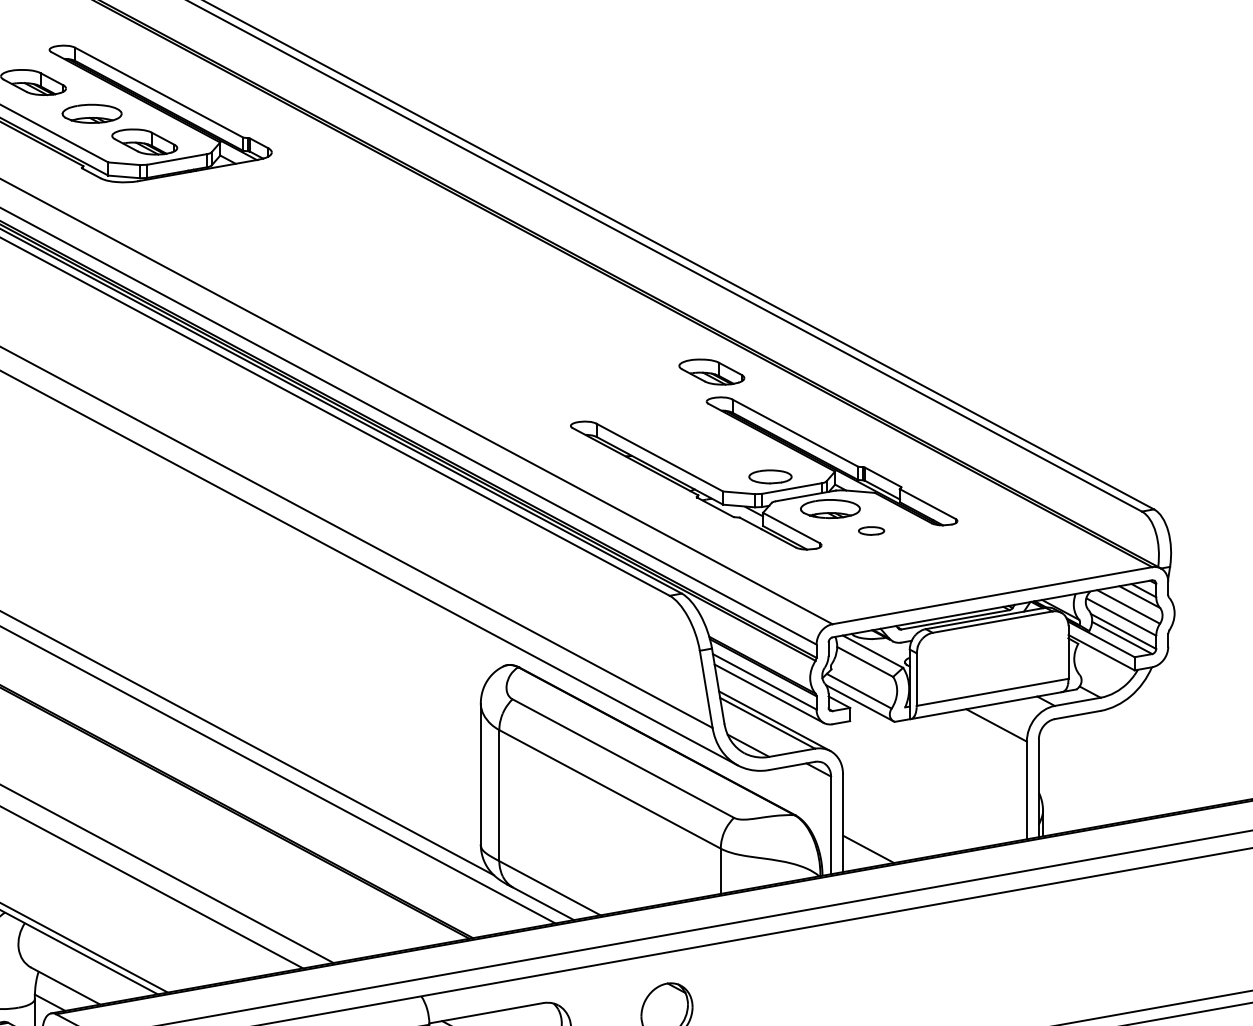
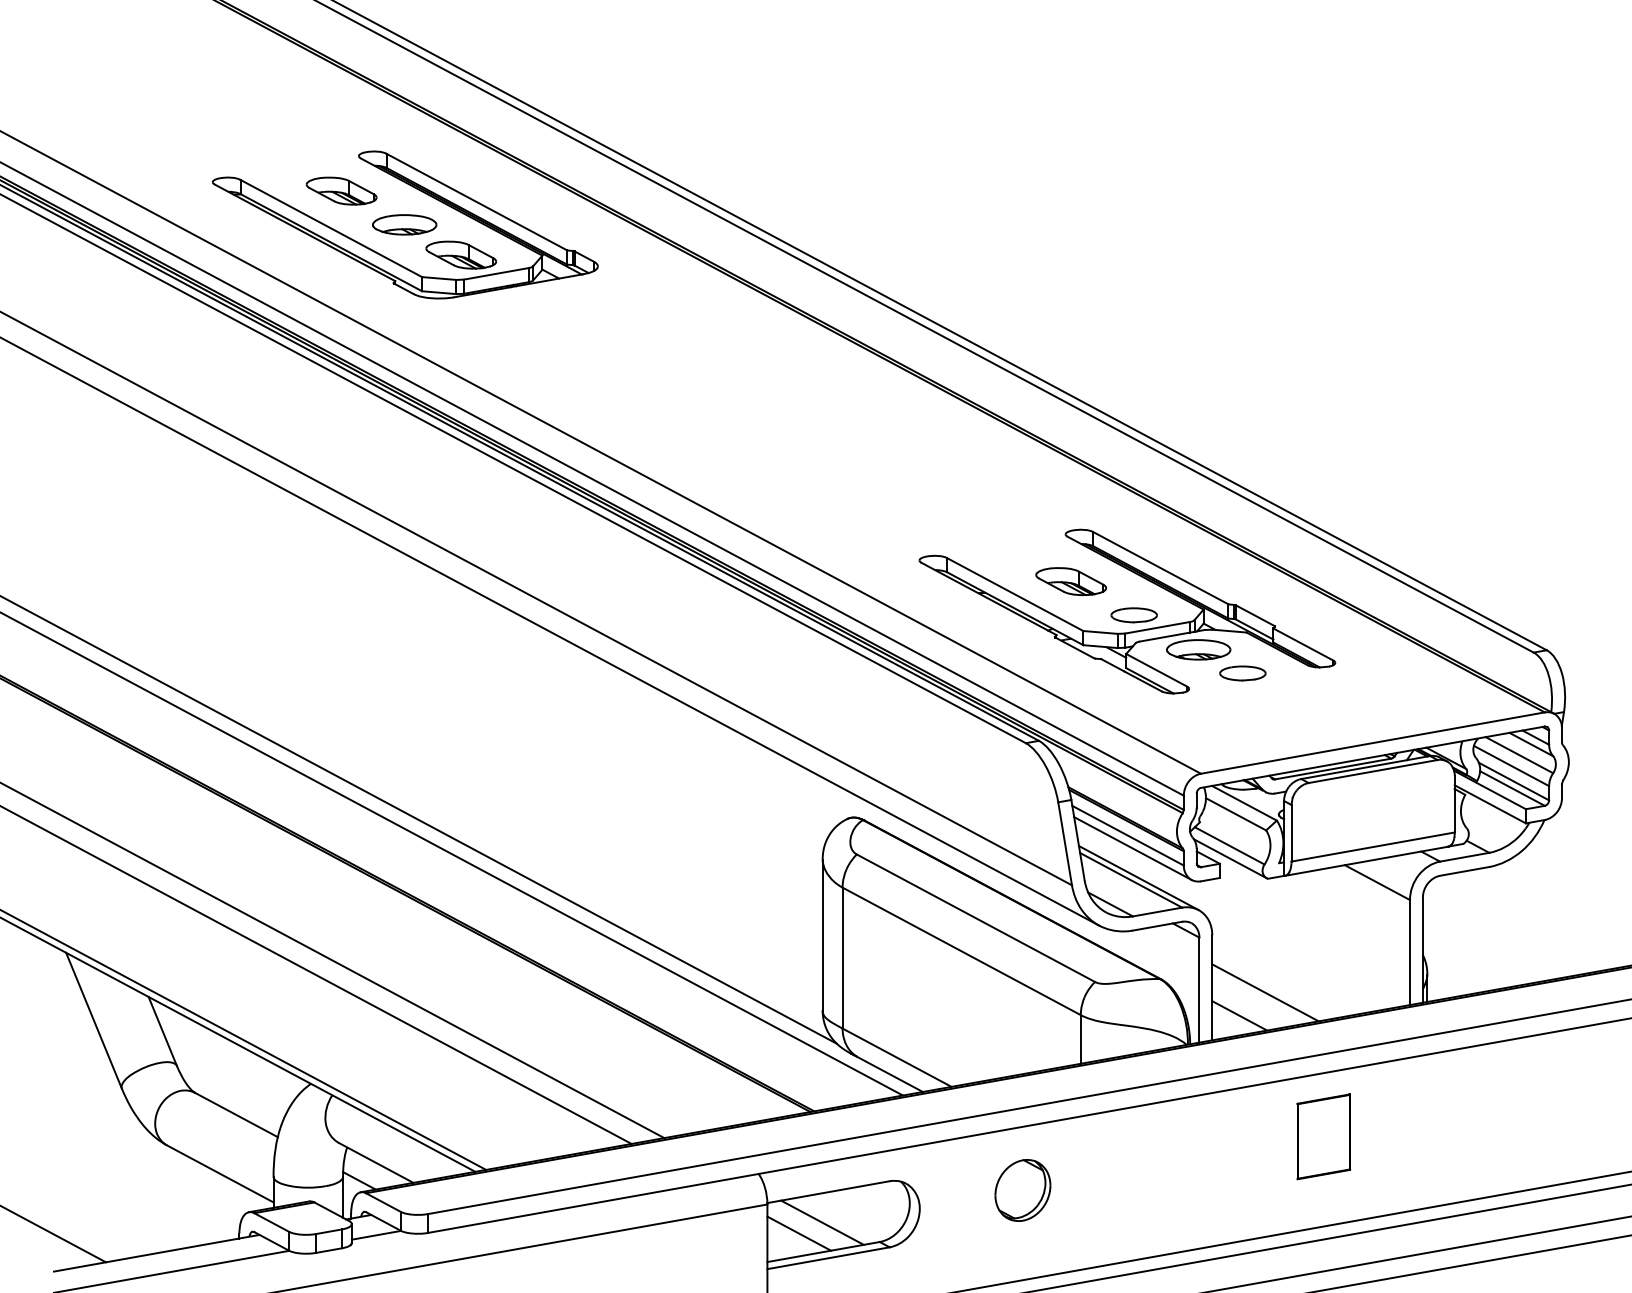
part: (711, 372) -> (1070, 581), moved
part: (871, 531) -> (1242, 673), size x1.67
line: (892, 827) -> (1265, 992), added
part: (946, 961) -> (1323, 1136), added

